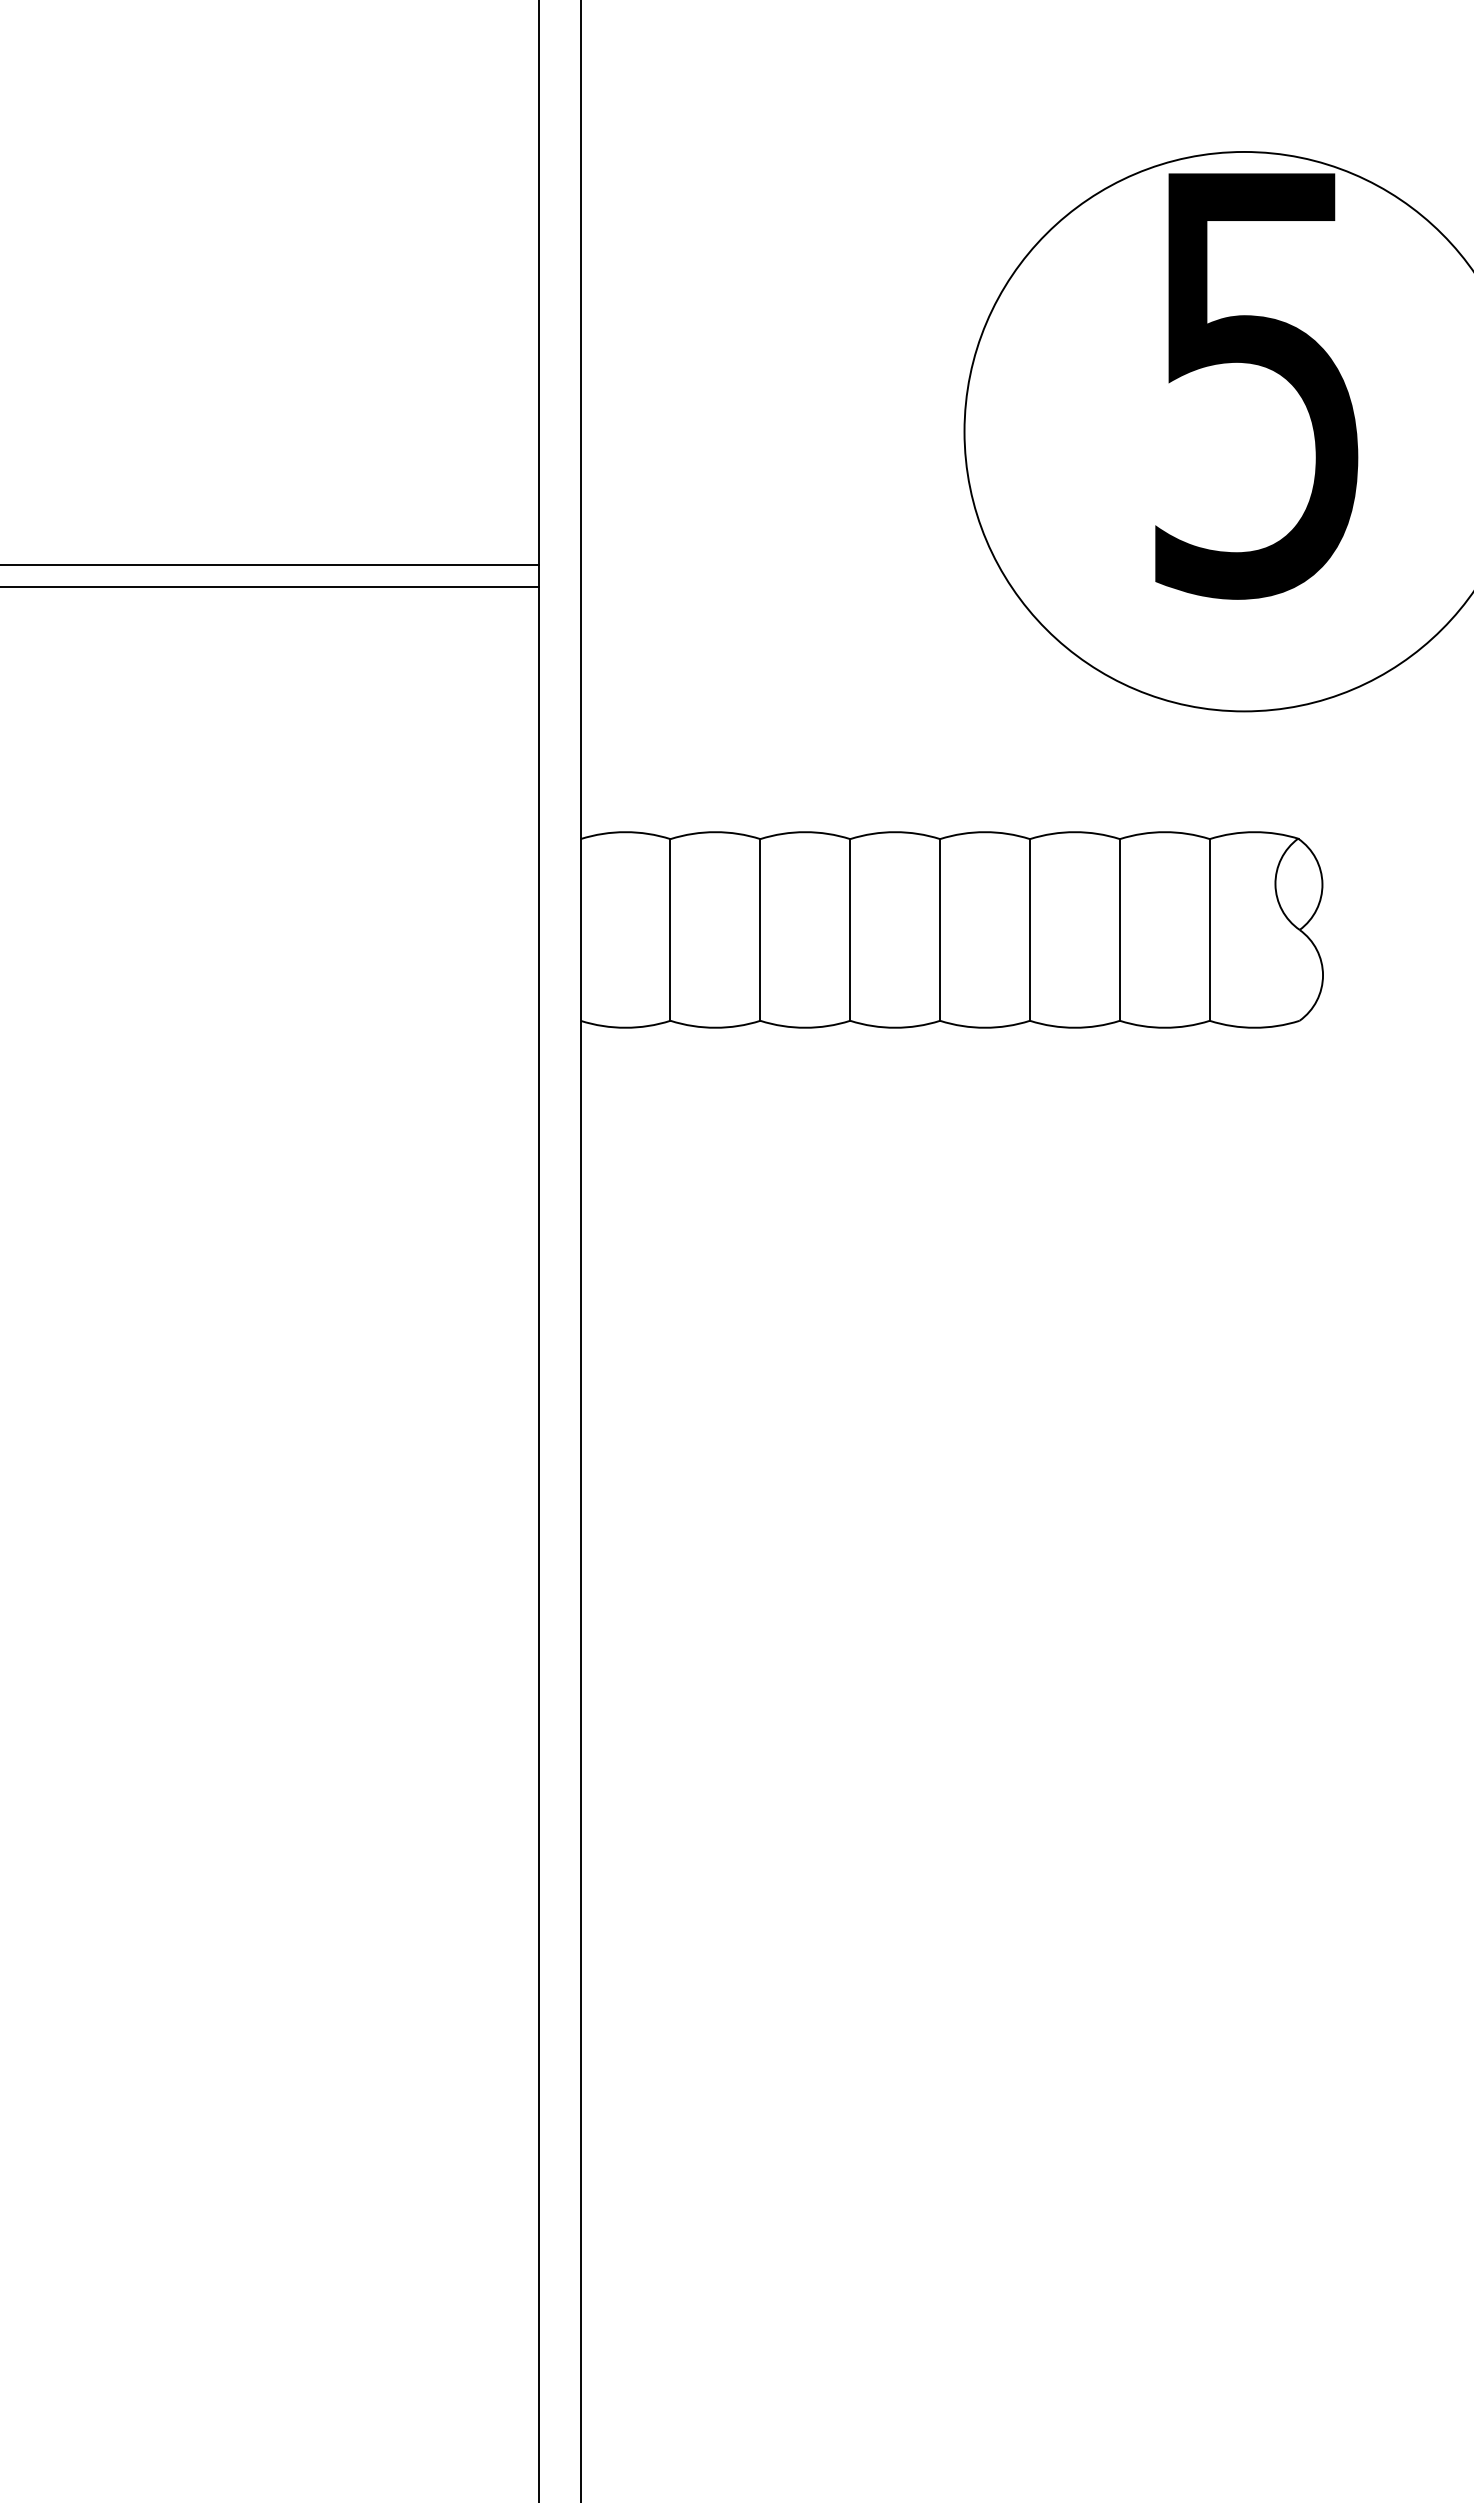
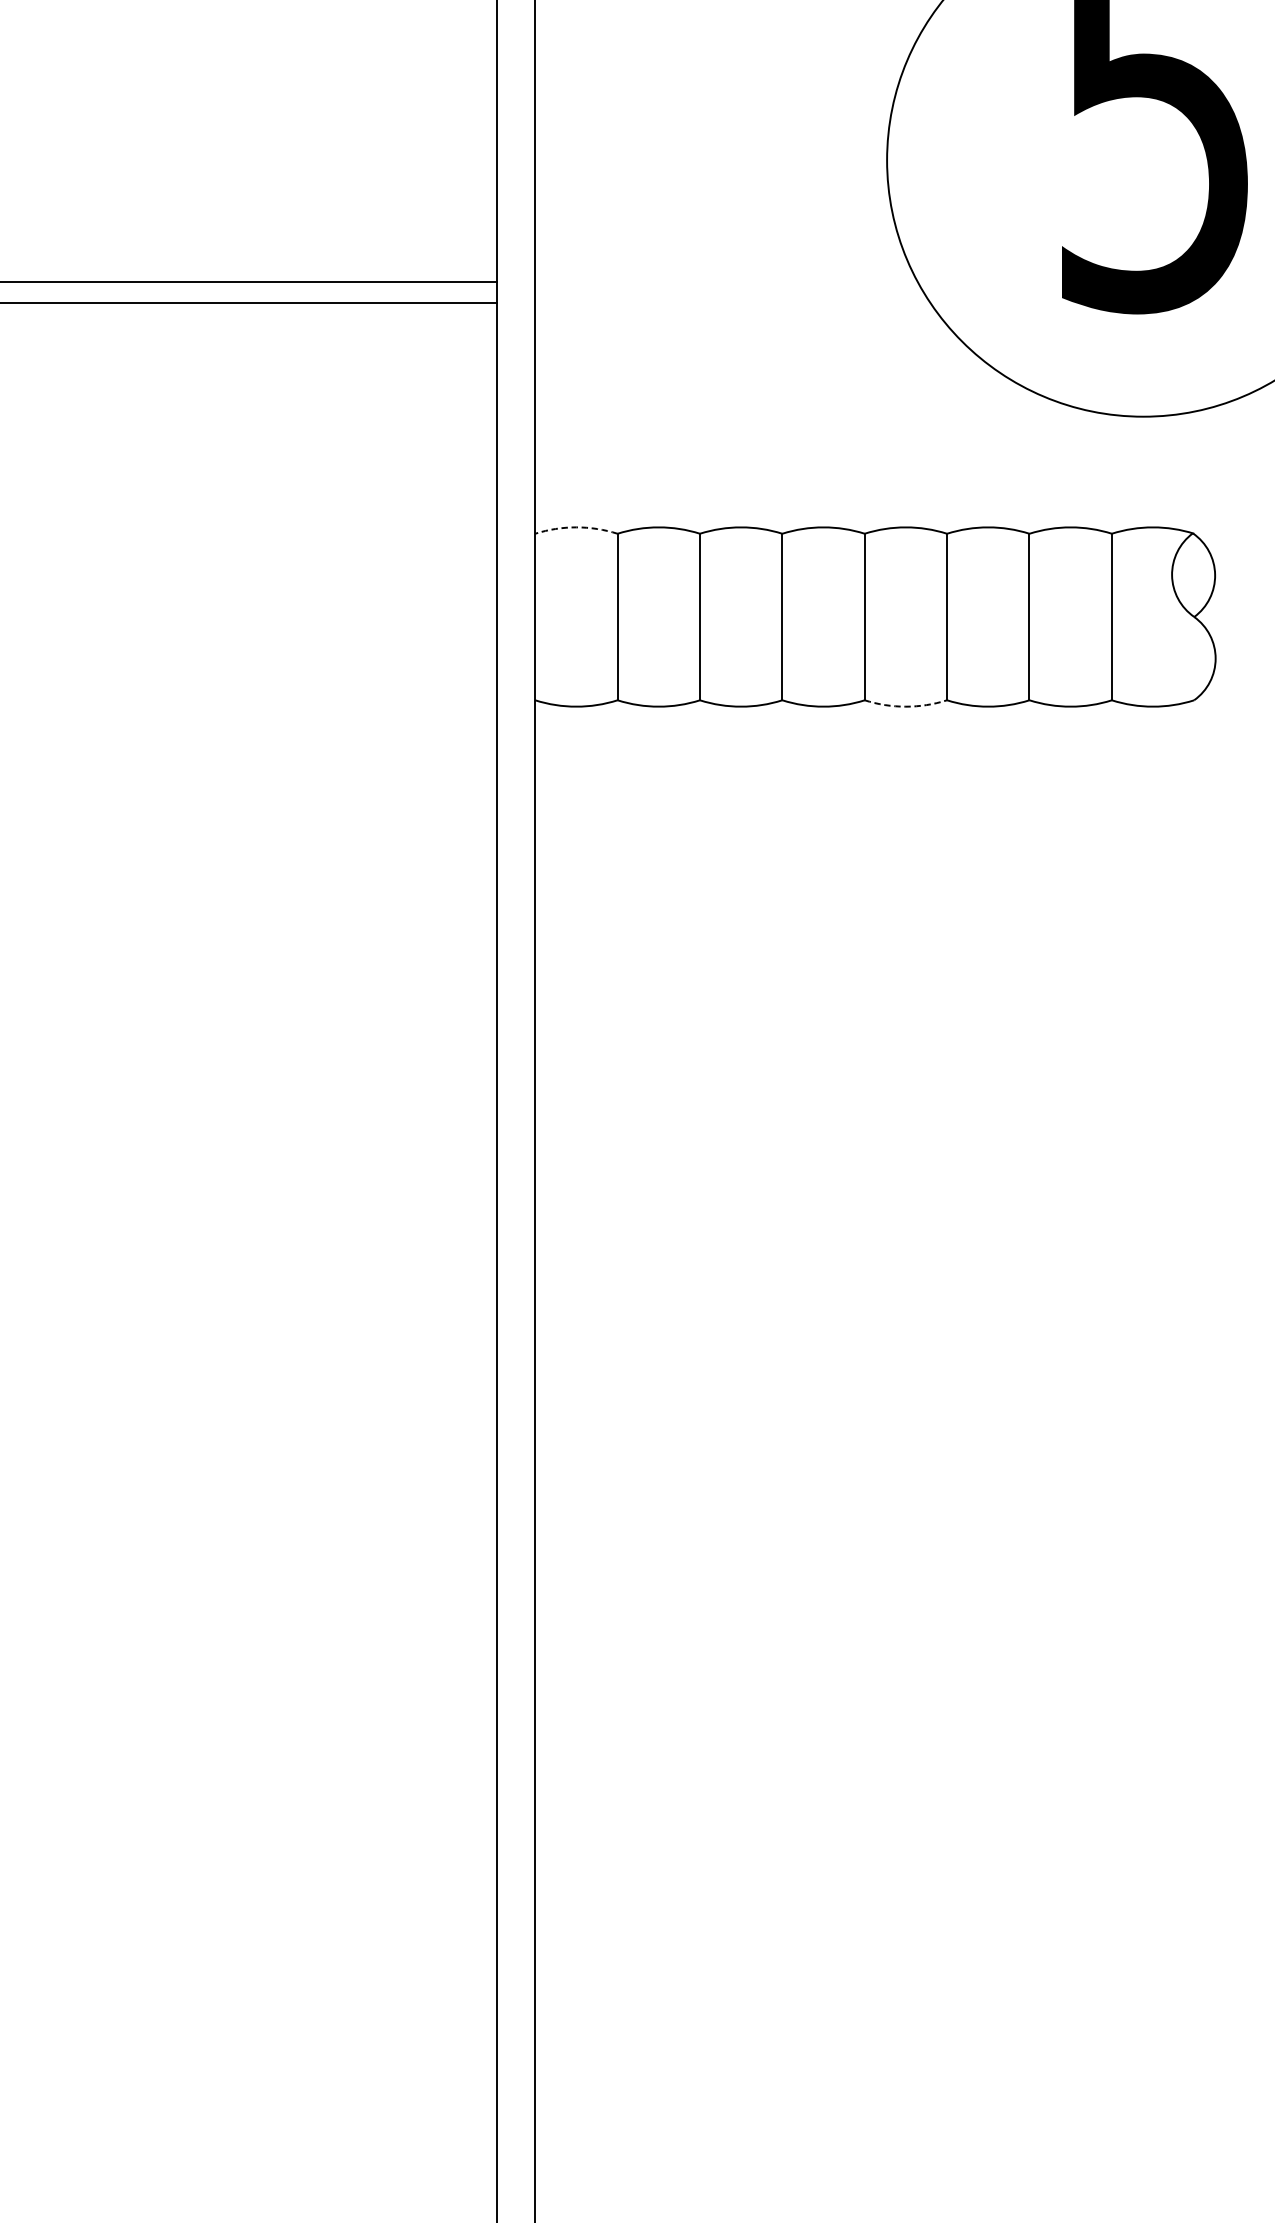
arc: (625, 832) -> (576, 527), solid -> dashed
arc: (985, 1027) -> (906, 706), solid -> dashed

